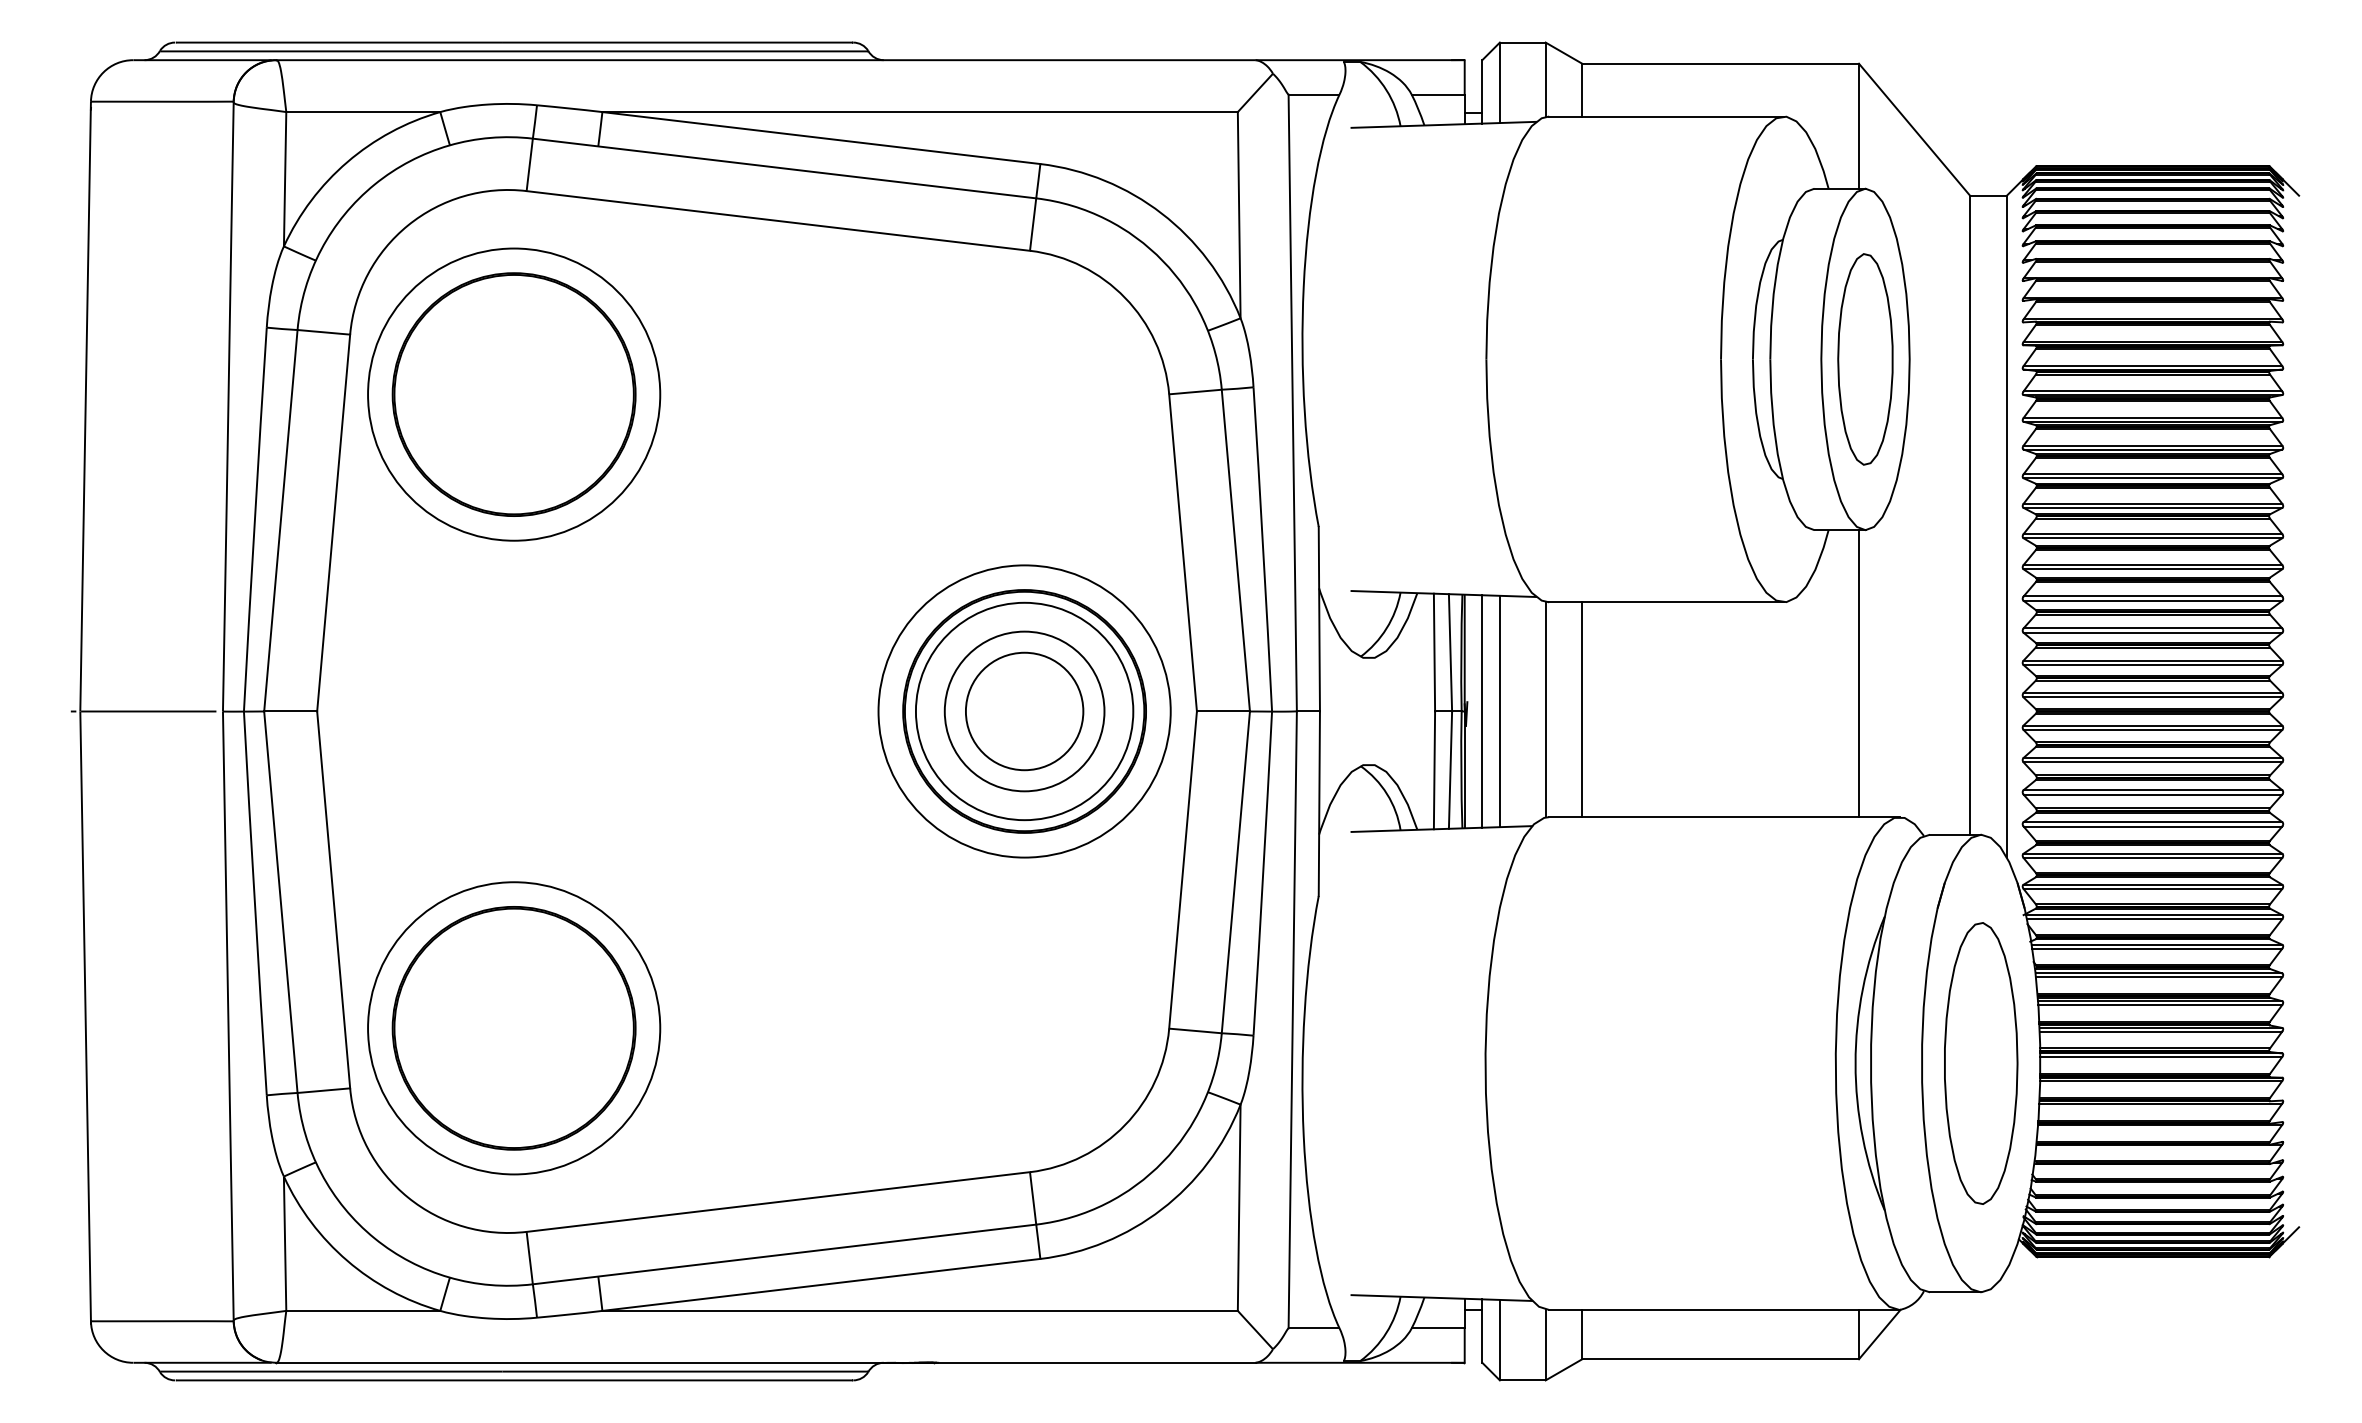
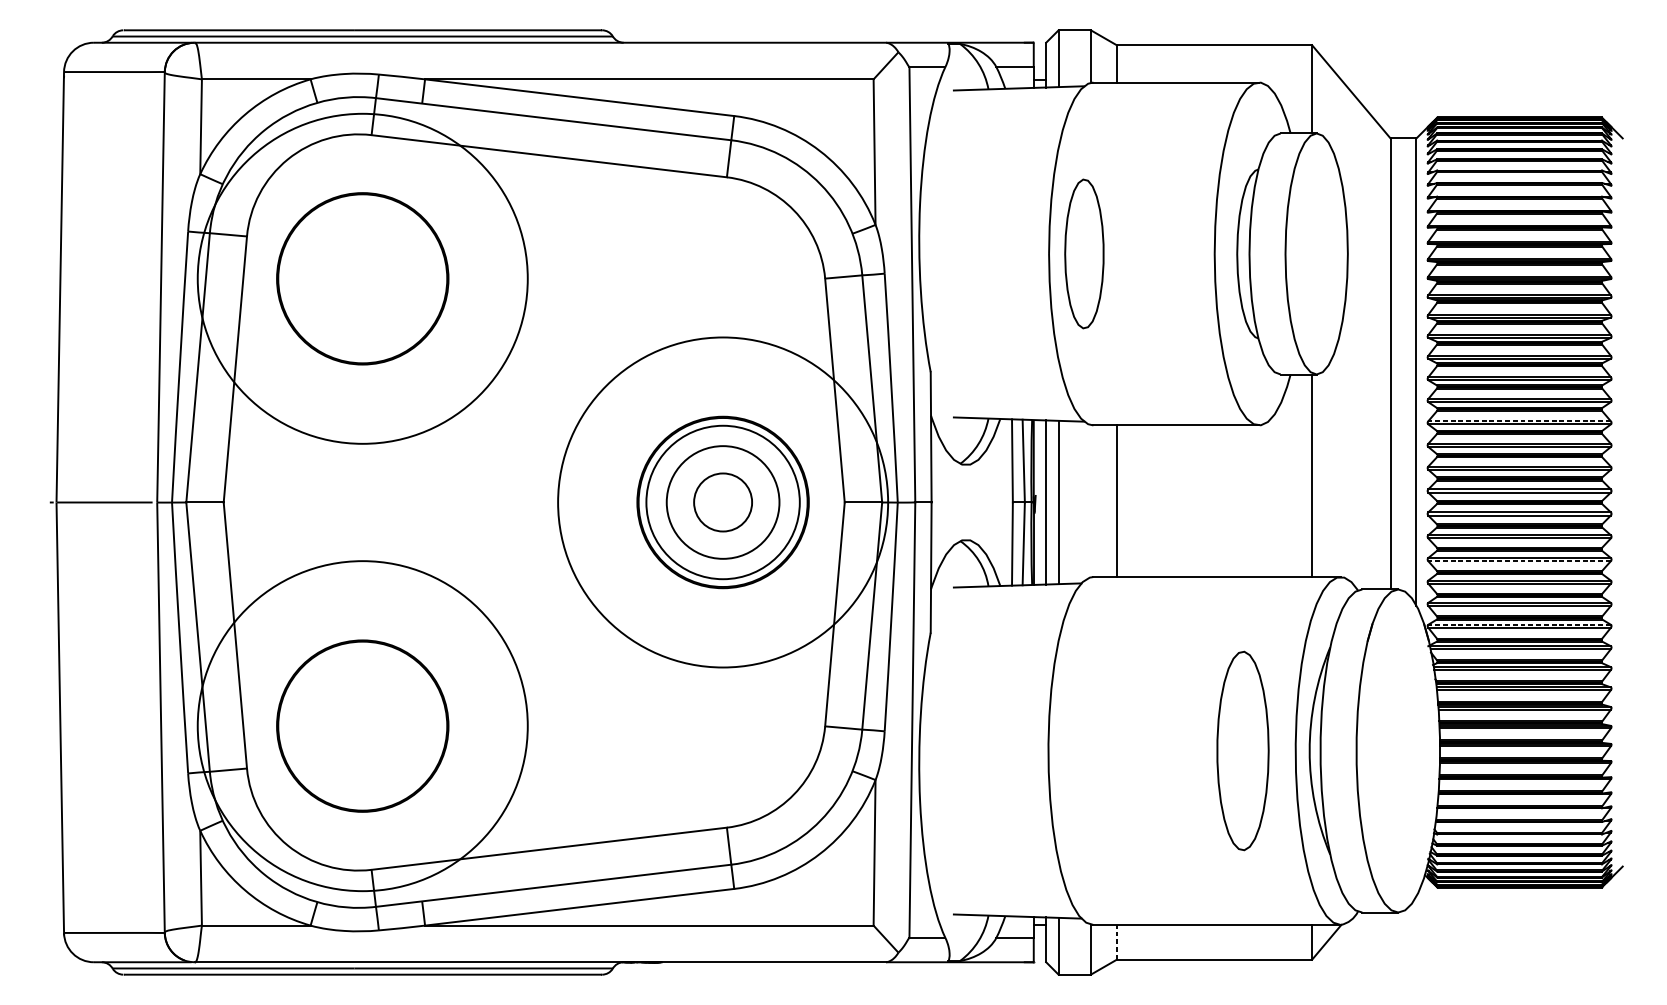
part: (1865, 359) -> (1084, 254), moved
circle: (514, 394) -> (363, 278), size x1.6
line: (2152, 596) -> (1519, 421), solid -> dashed
line: (1545, 709) -> (1090, 501), removed
circle: (1024, 711) -> (723, 502), size x0.7
circle: (1024, 711) -> (723, 502), size x1.6
line: (2152, 794) -> (1519, 561), solid -> dashed
line: (2152, 884) -> (1519, 624), solid -> dashed
circle: (514, 1028) -> (363, 726), size x1.6
part: (1981, 1063) -> (1243, 750), moved
line: (1582, 1334) -> (1116, 942), solid -> dashed

